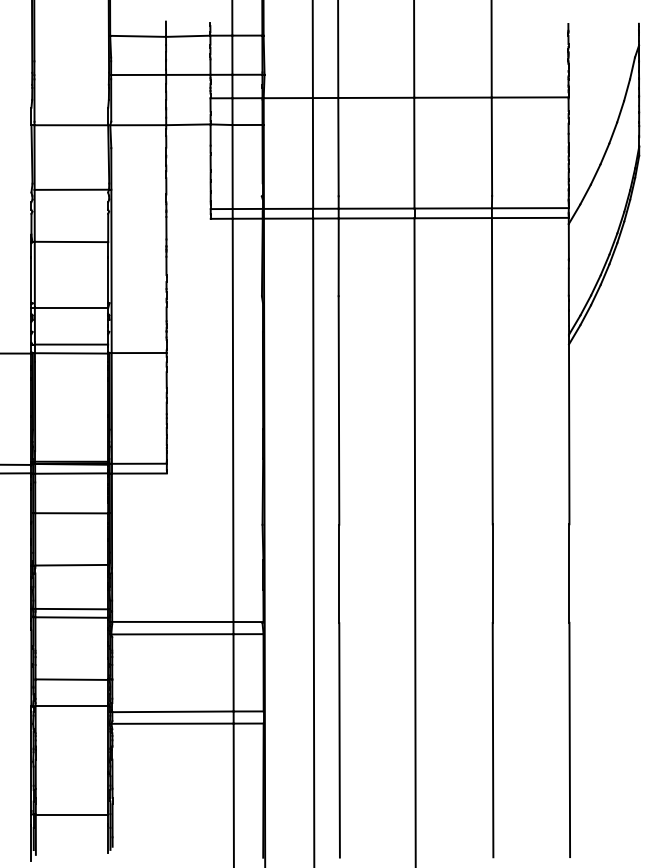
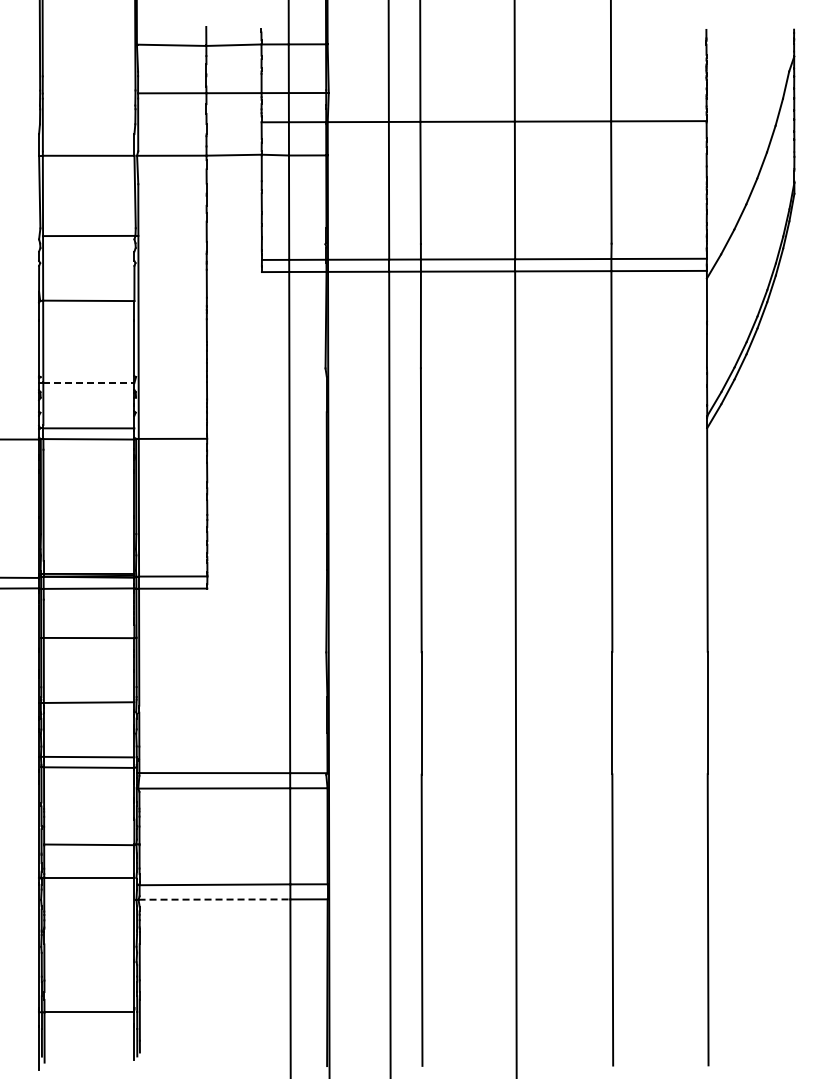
line: (71, 308) -> (88, 383), solid -> dashed
line: (172, 723) -> (214, 899), solid -> dashed

